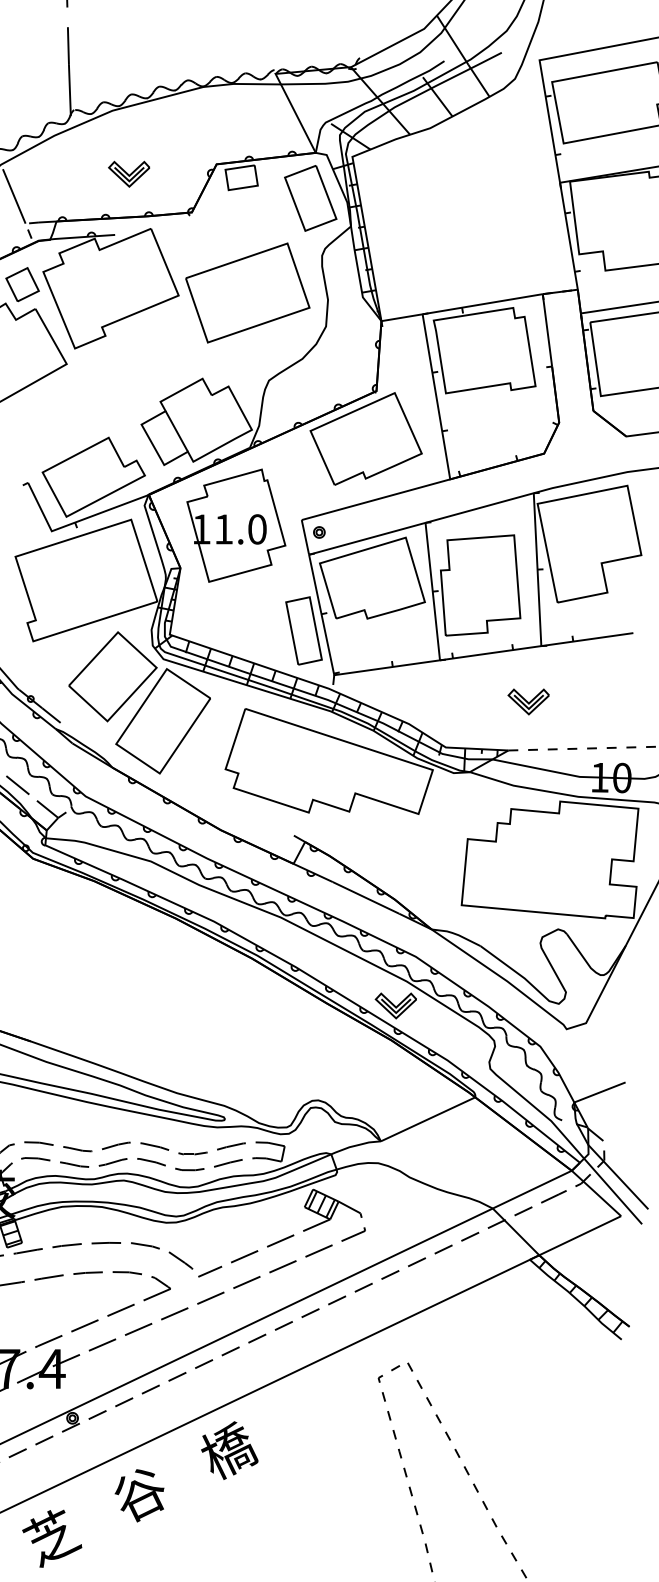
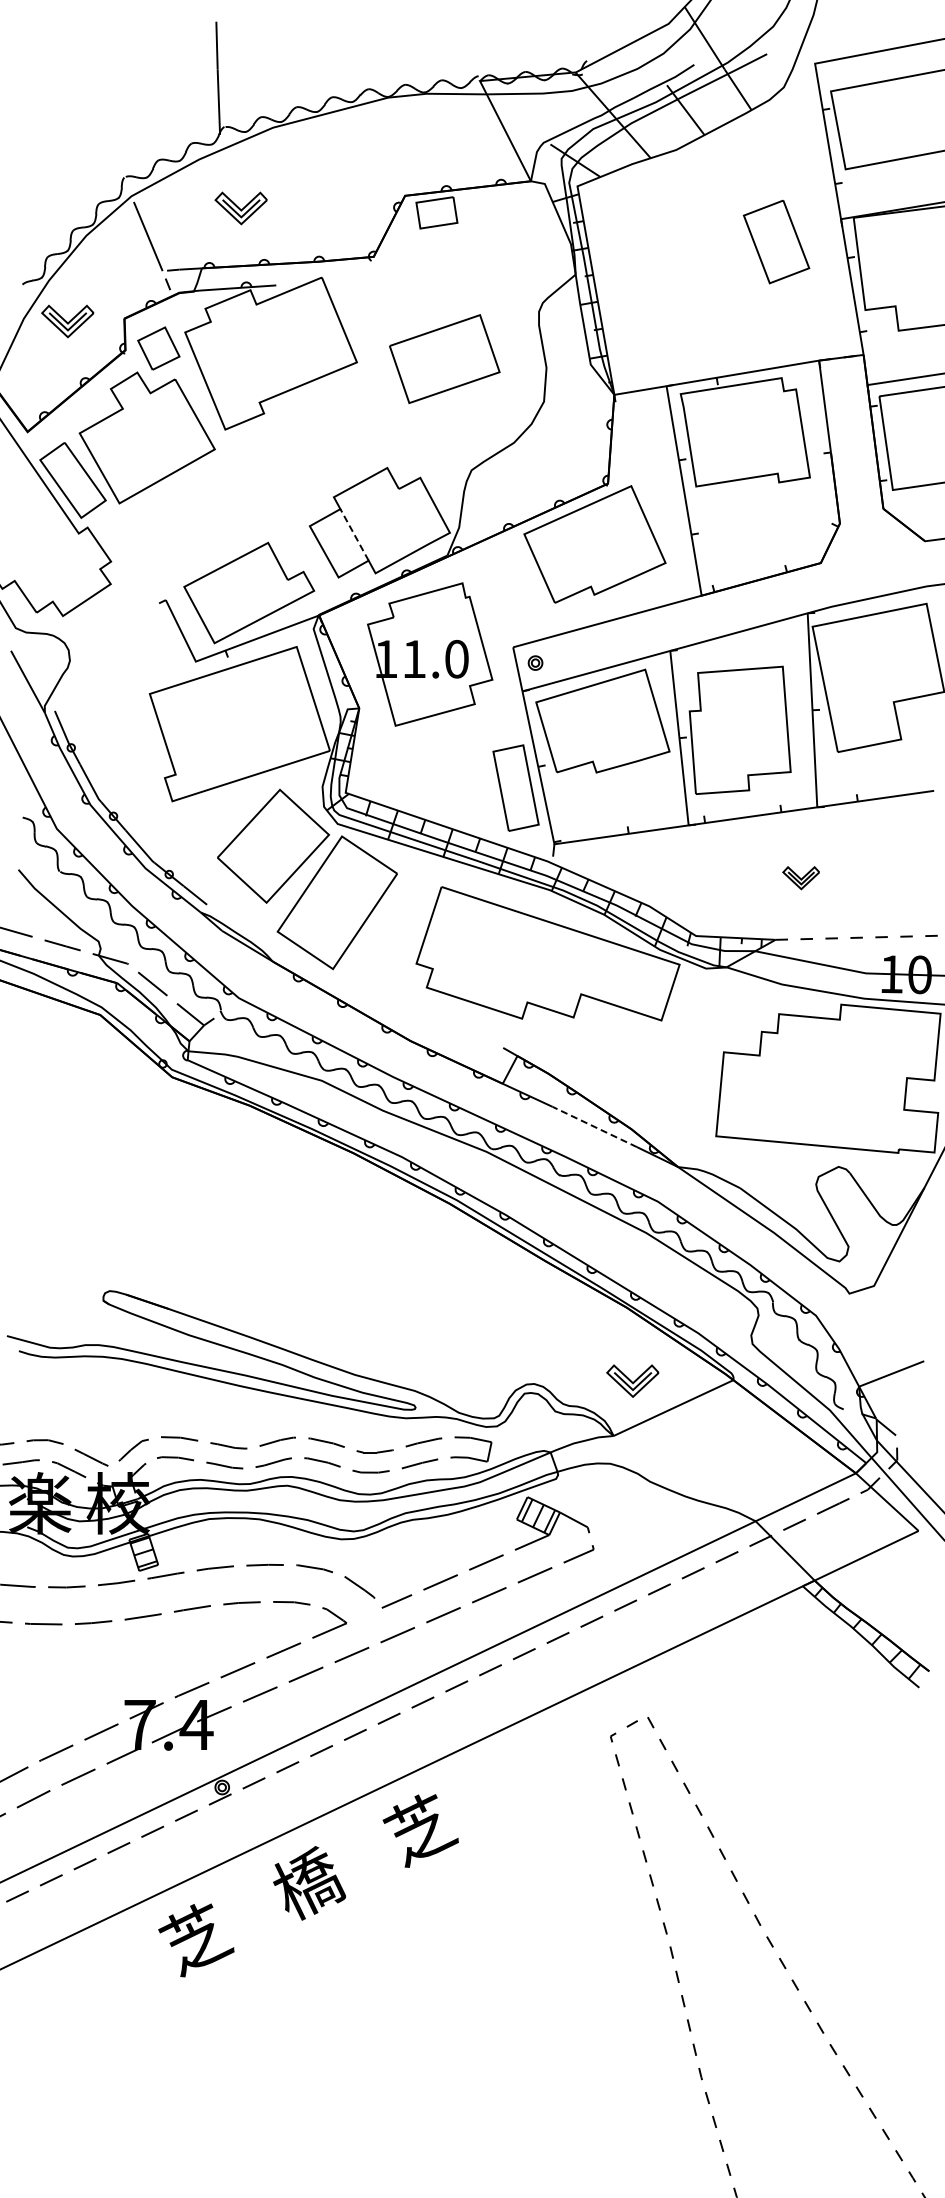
part: (128, 174) -> (240, 208), moved
part: (310, 197) -> (776, 241), moved
part: (247, 292) -> (444, 358), size x0.7
line: (176, 431) -> (354, 534), solid -> dashed
part: (528, 701) -> (800, 877), size x0.7
line: (365, 897) -> (594, 1126), solid -> dashed
part: (395, 1005) -> (632, 1380), moved
text: (228, 1451) -> (420, 1829), 橋 -> 芝
text: (141, 1493) -> (309, 1883), 谷 -> 橋

